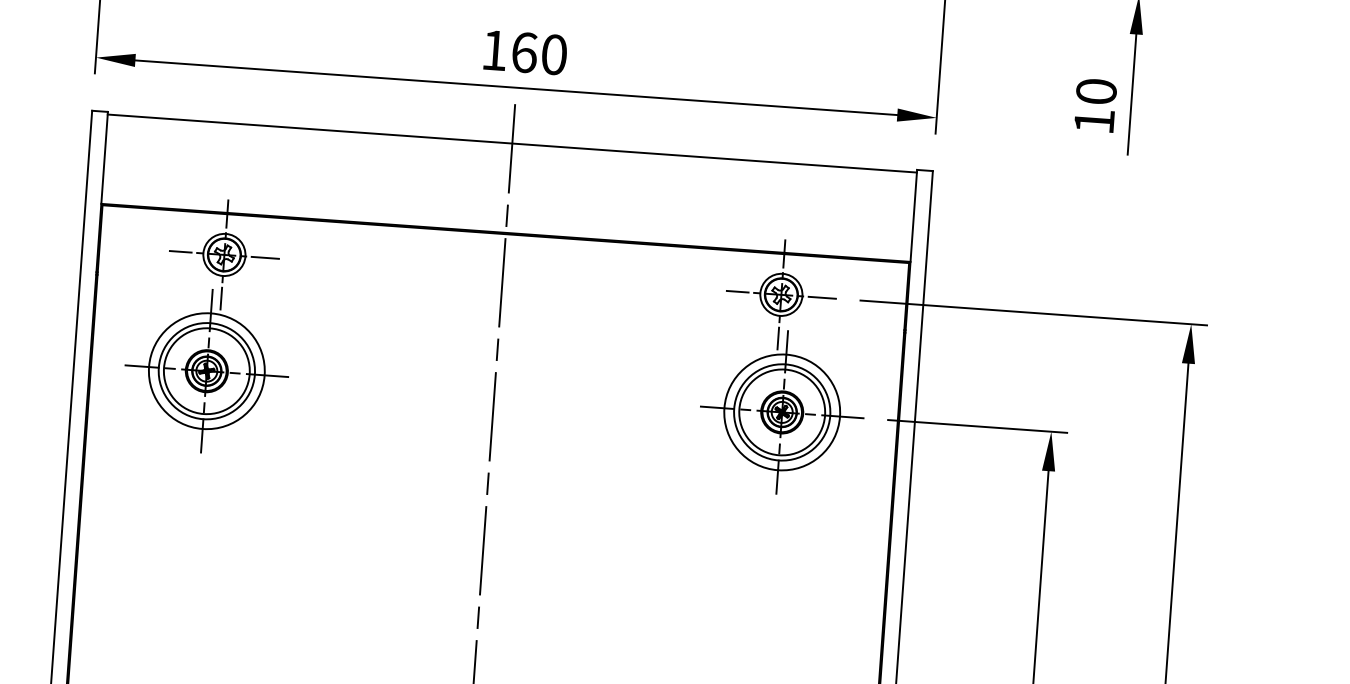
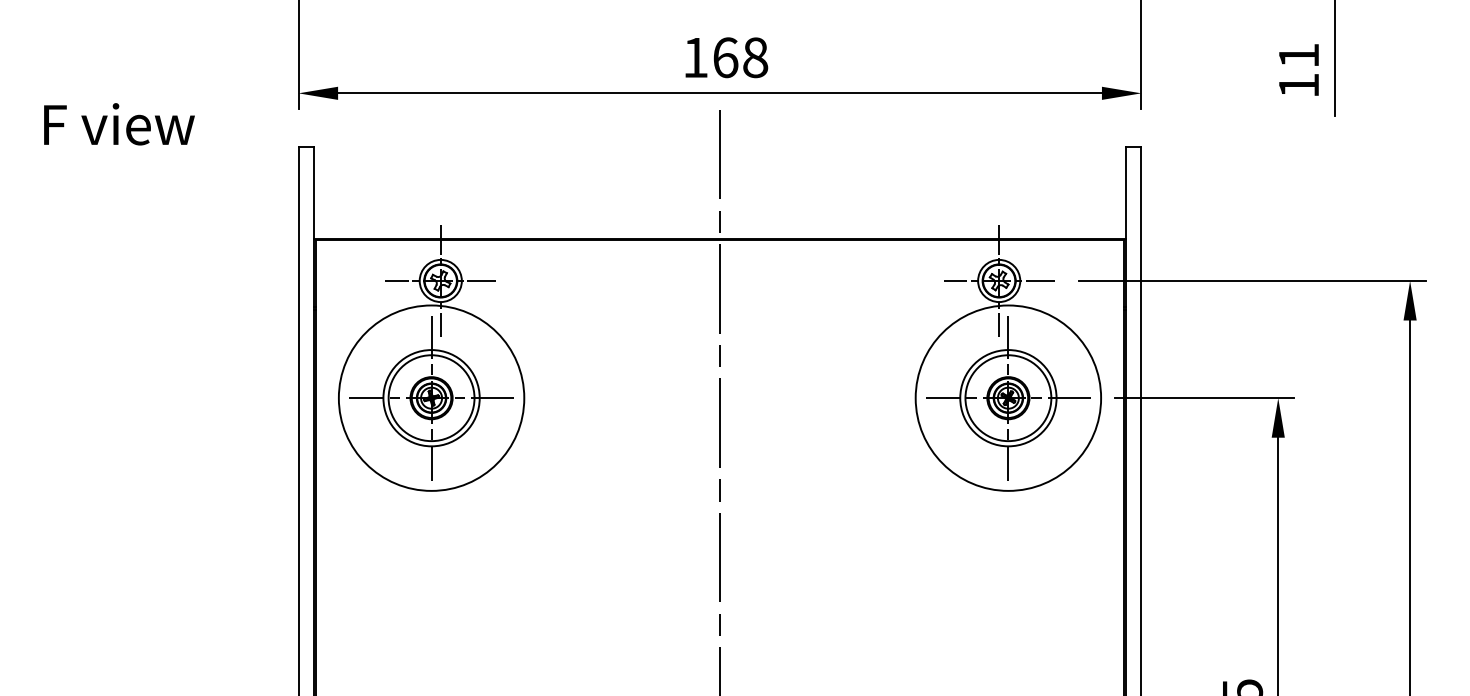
text: (554, 54) -> (755, 57), 160 -> 168
text: (1096, 91) -> (1298, 55), 10 -> 11
line: (511, 143) -> (719, 149), removed
circle: (206, 371) -> (431, 398), size x1.6
circle: (782, 412) -> (1008, 398), size x1.6

